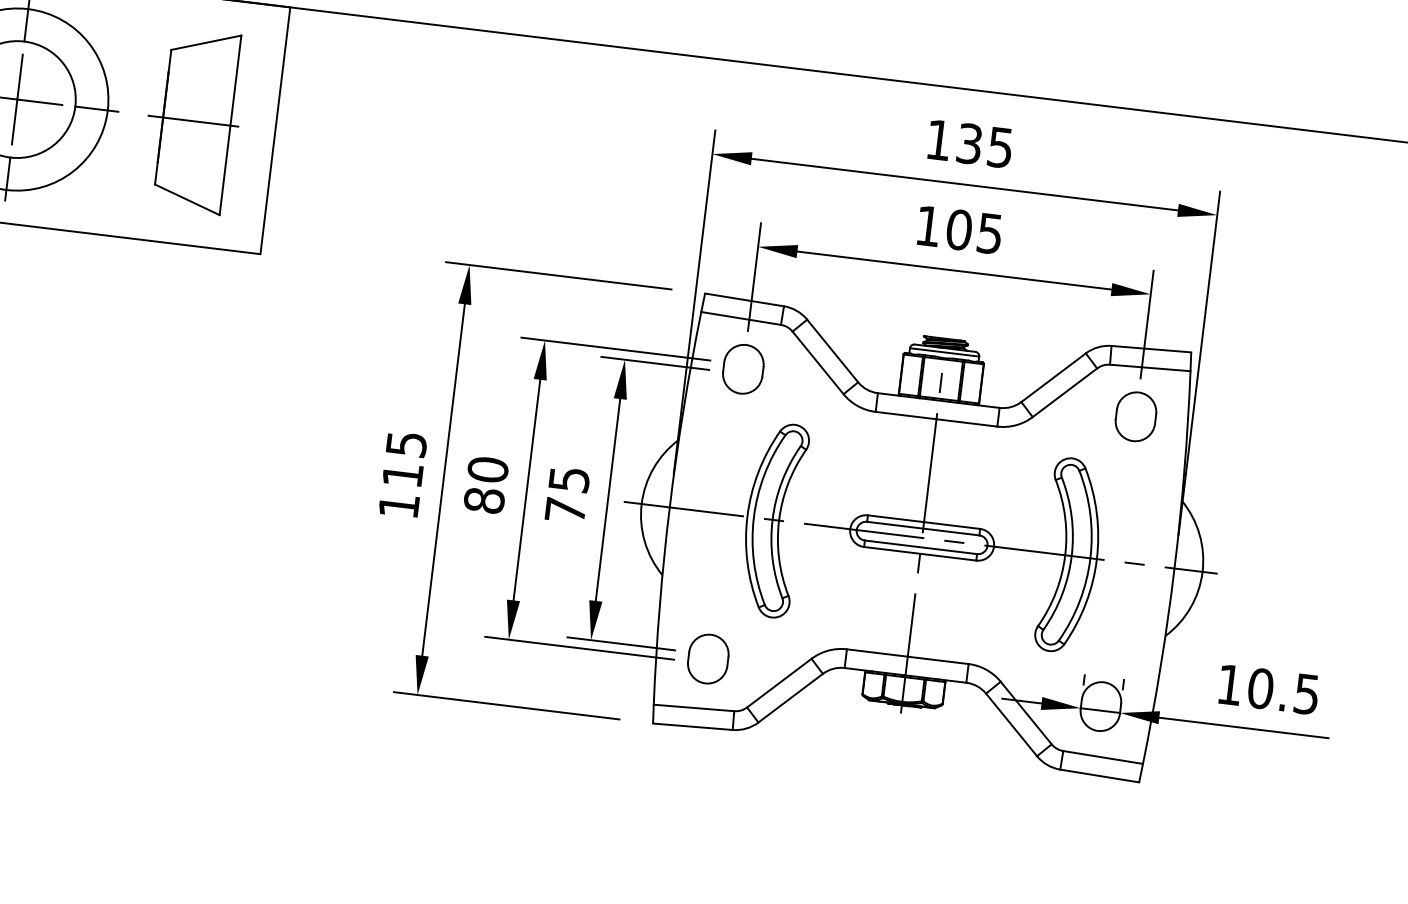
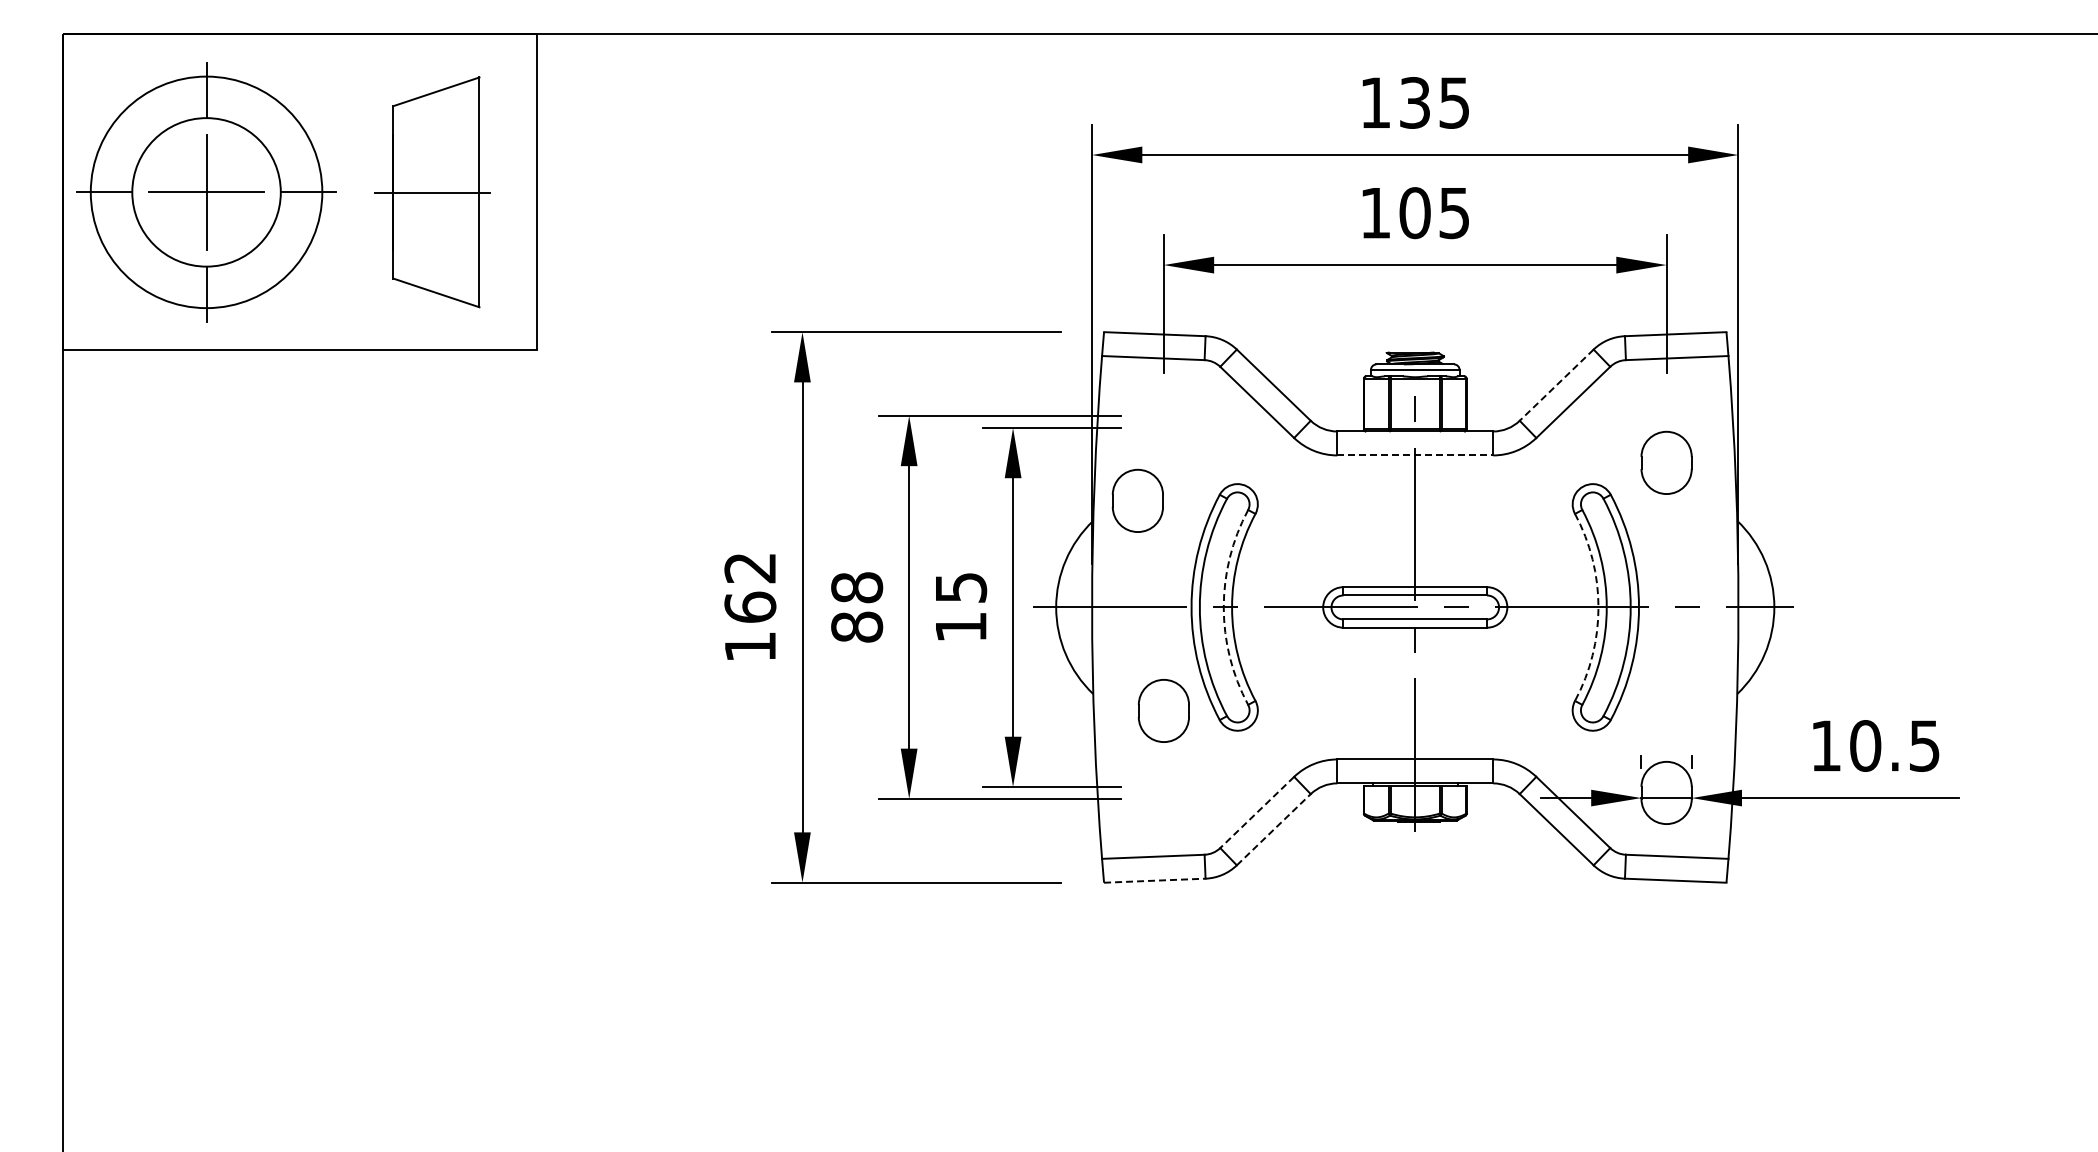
part: (743, 368) -> (1137, 500), moved
line: (1053, 377) -> (1556, 385), solid -> dashed
part: (1135, 416) -> (1666, 462), moved
line: (936, 419) -> (1415, 455), solid -> dashed
text: (404, 459) -> (750, 587), 115 -> 162
text: (487, 469) -> (856, 587), 80 -> 88
text: (565, 509) -> (961, 626), 75 -> 15
arc: (772, 519) -> (1223, 607), solid -> dashed
arc: (1065, 555) -> (1598, 607), solid -> dashed
part: (708, 658) -> (1163, 710), moved
line: (778, 683) -> (1256, 812), solid -> dashed
line: (791, 698) -> (1274, 829), solid -> dashed
line: (692, 726) -> (1154, 880), solid -> dashed

